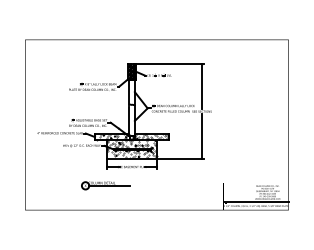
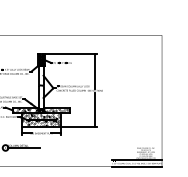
line: (255, 210) -> (136, 166), added

